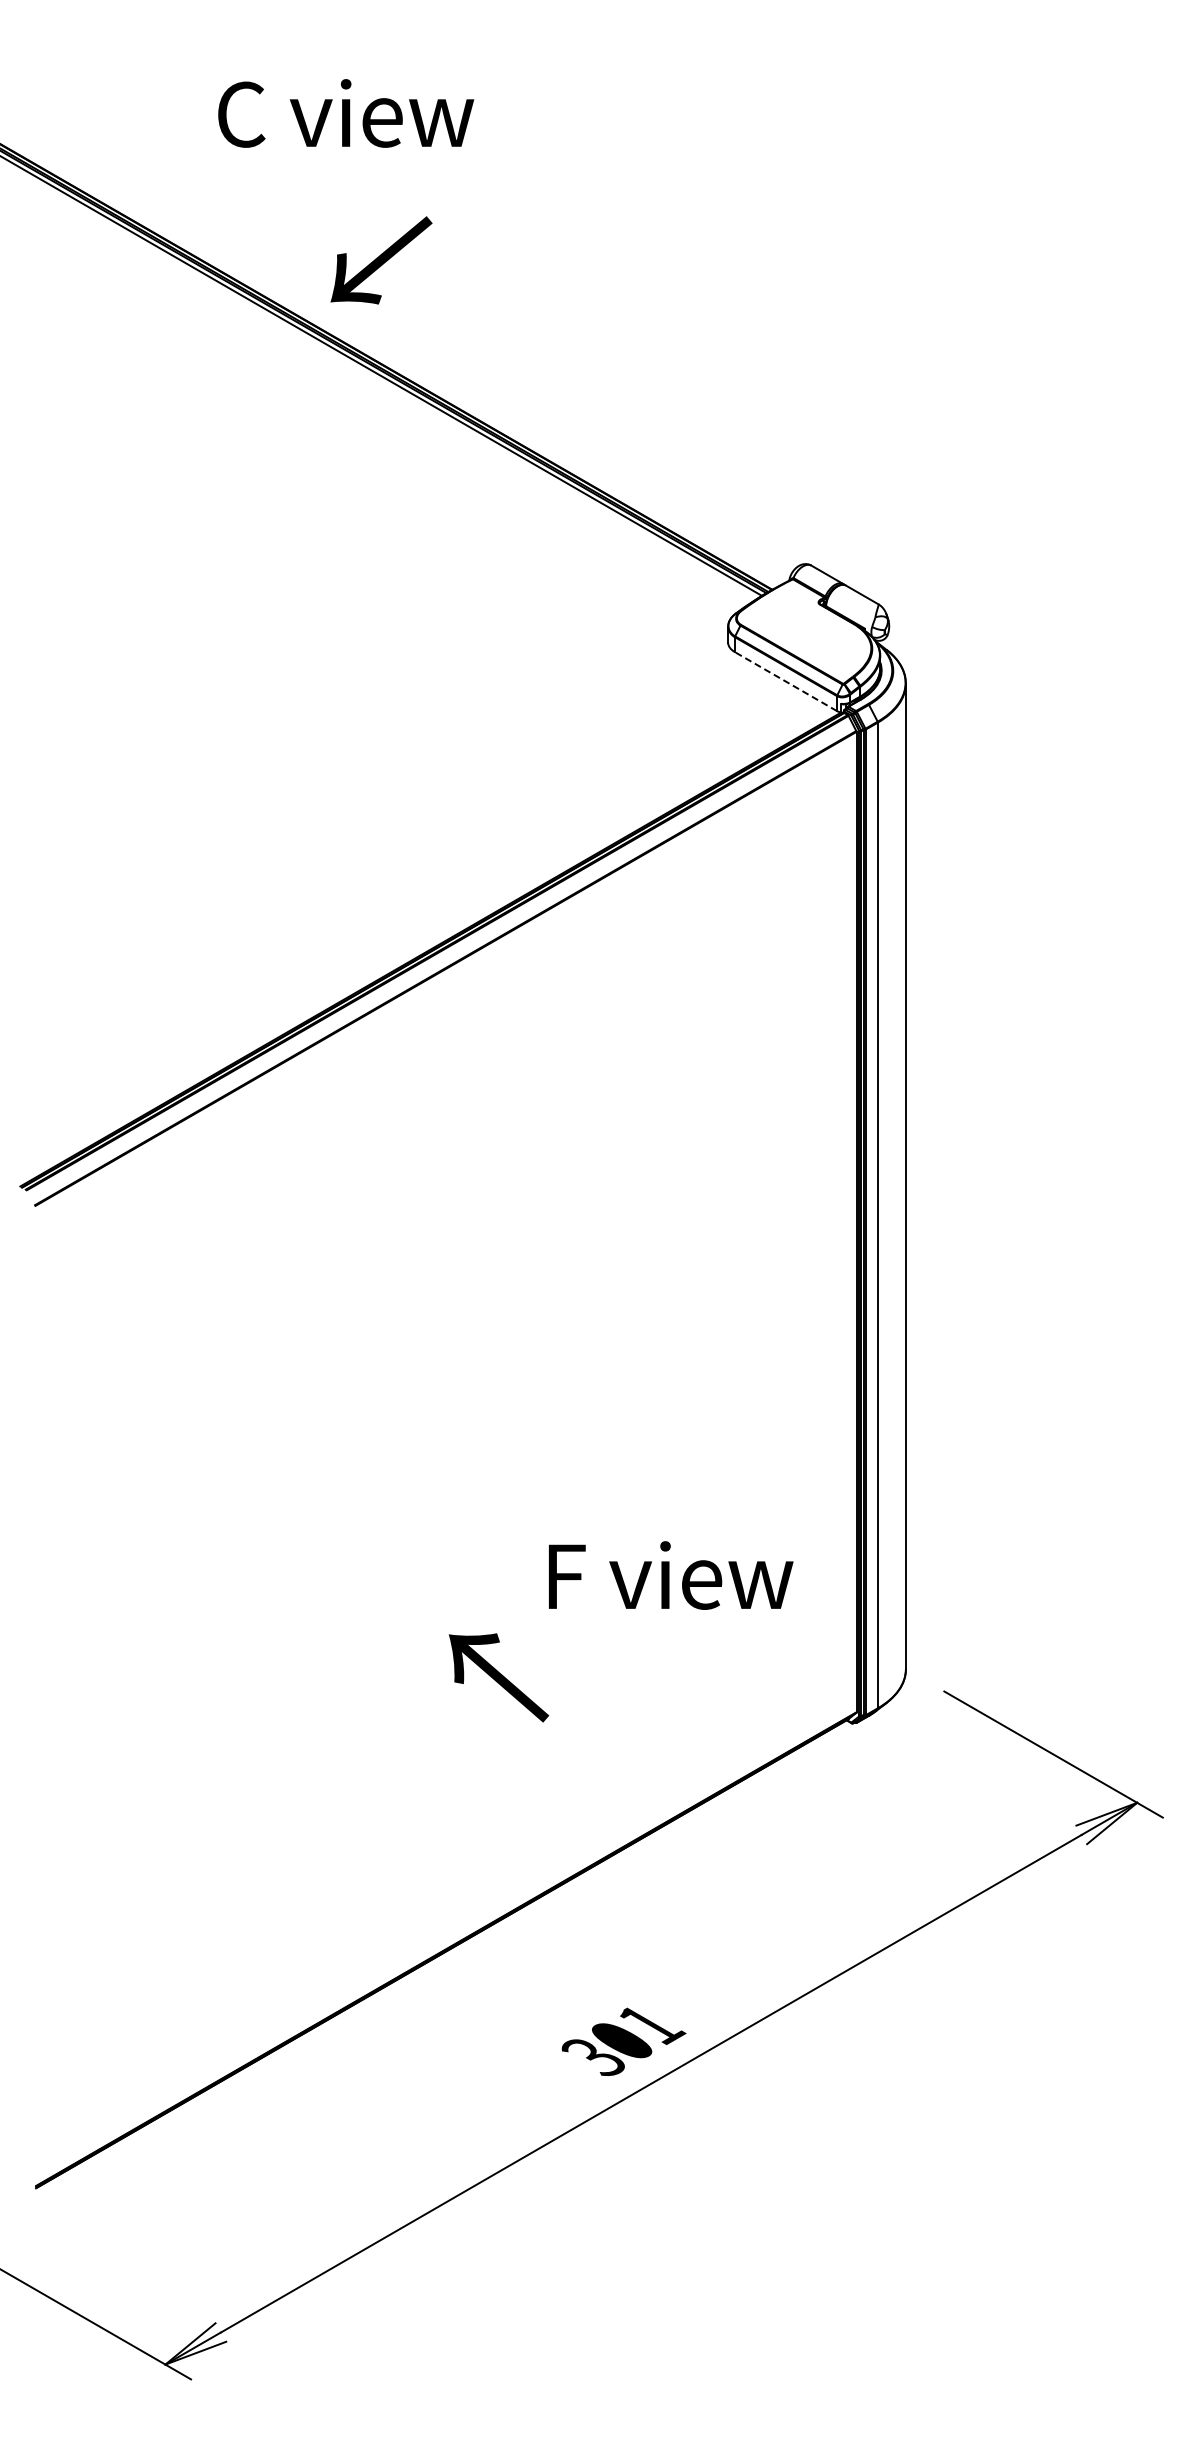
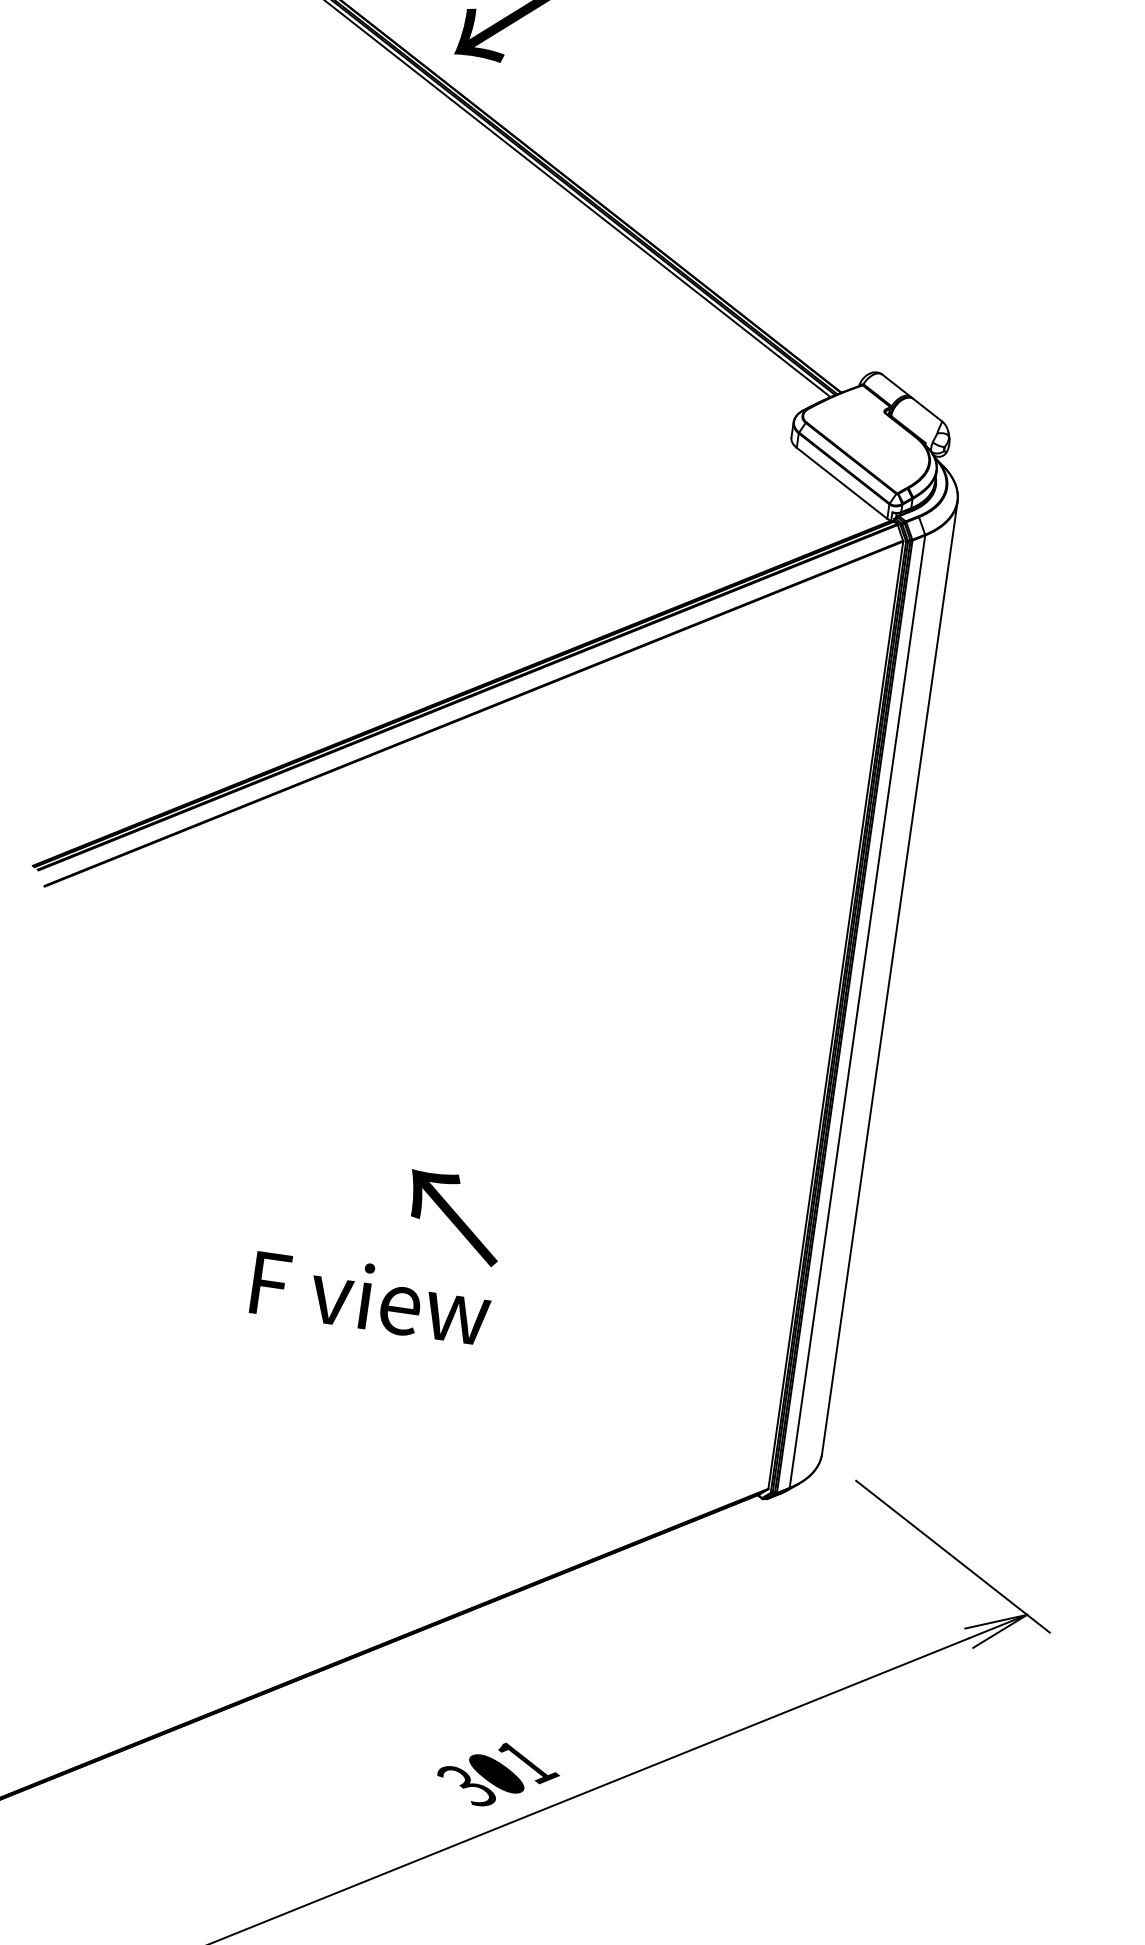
line: (786, 681) -> (842, 483), dashed -> solid
text: (671, 1575) -> (371, 1297), moved
text: (498, 1677) -> (454, 1217), moved

